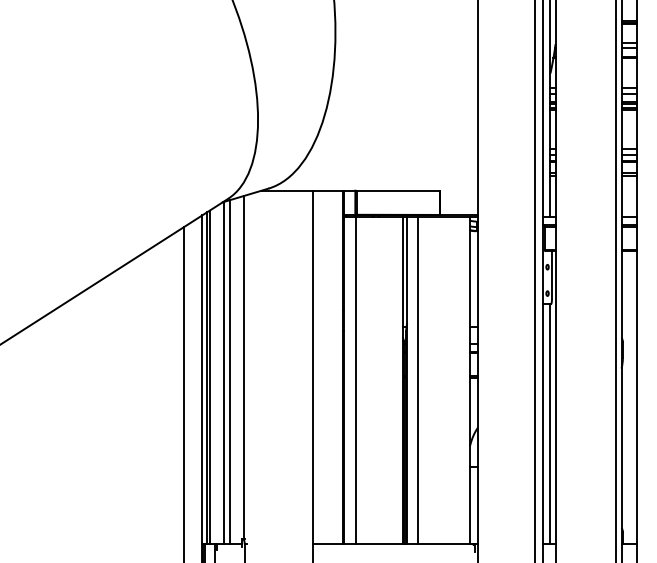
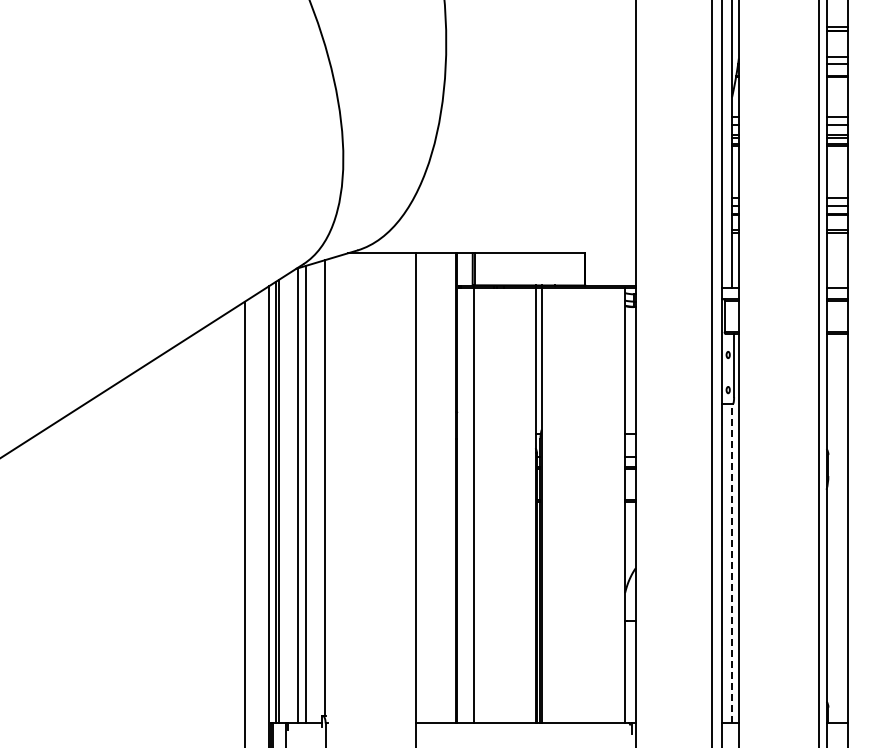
line: (417, 380) -> (555, 505), removed
line: (550, 424) -> (732, 563), solid -> dashed

